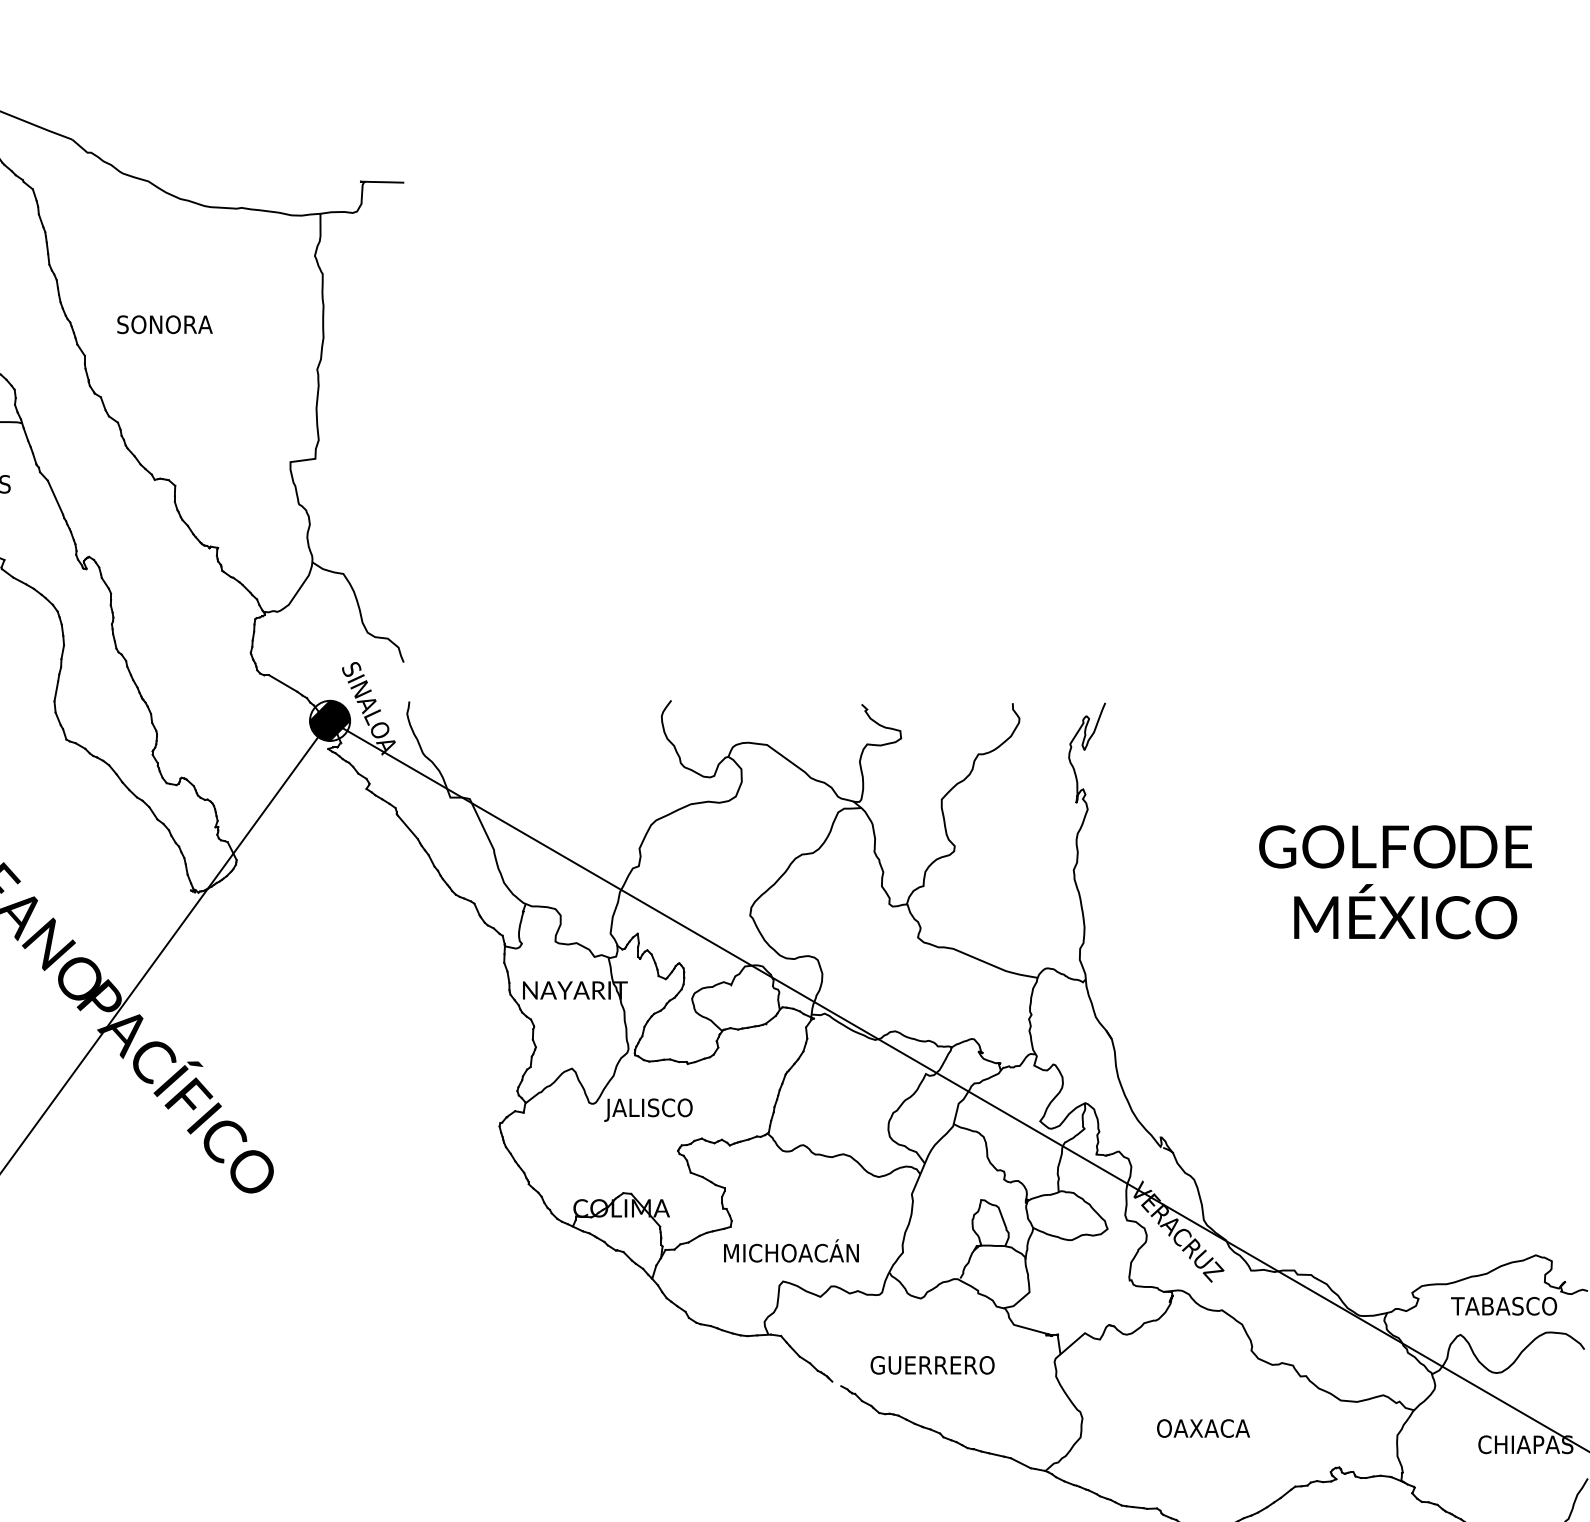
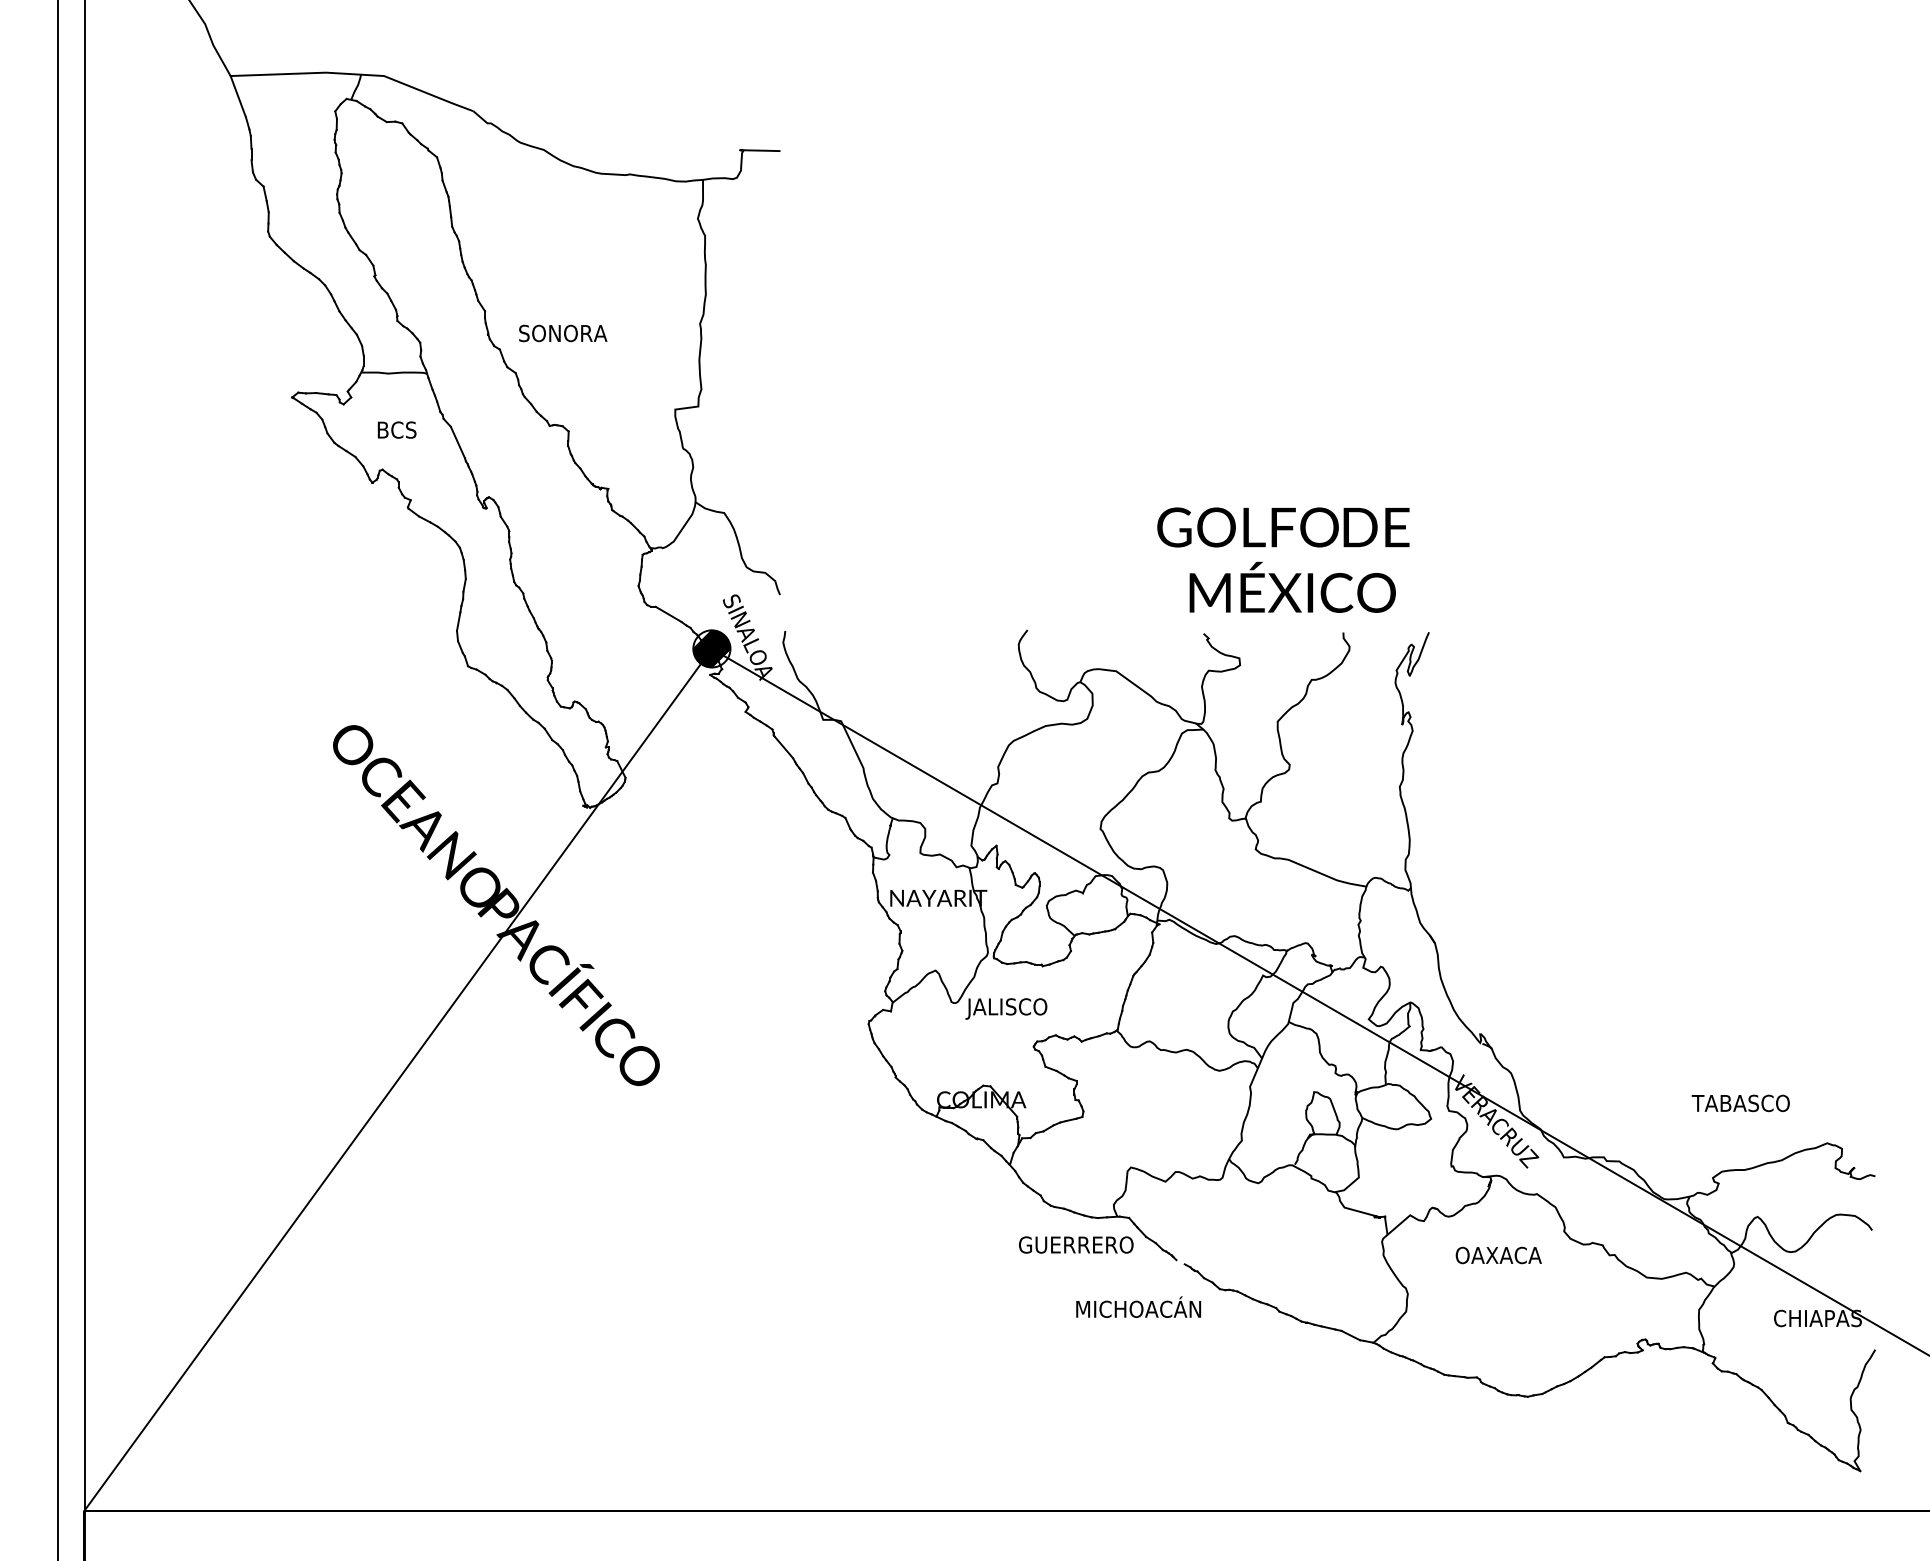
text: (165, 324) -> (563, 333), moved
text: (1395, 881) -> (1283, 559), moved
text: (791, 1250) -> (1138, 1306), moved
text: (1503, 1306) -> (1740, 1103), moved
text: (932, 1364) -> (1076, 1244), moved
text: (1203, 1428) -> (1498, 1255), moved

